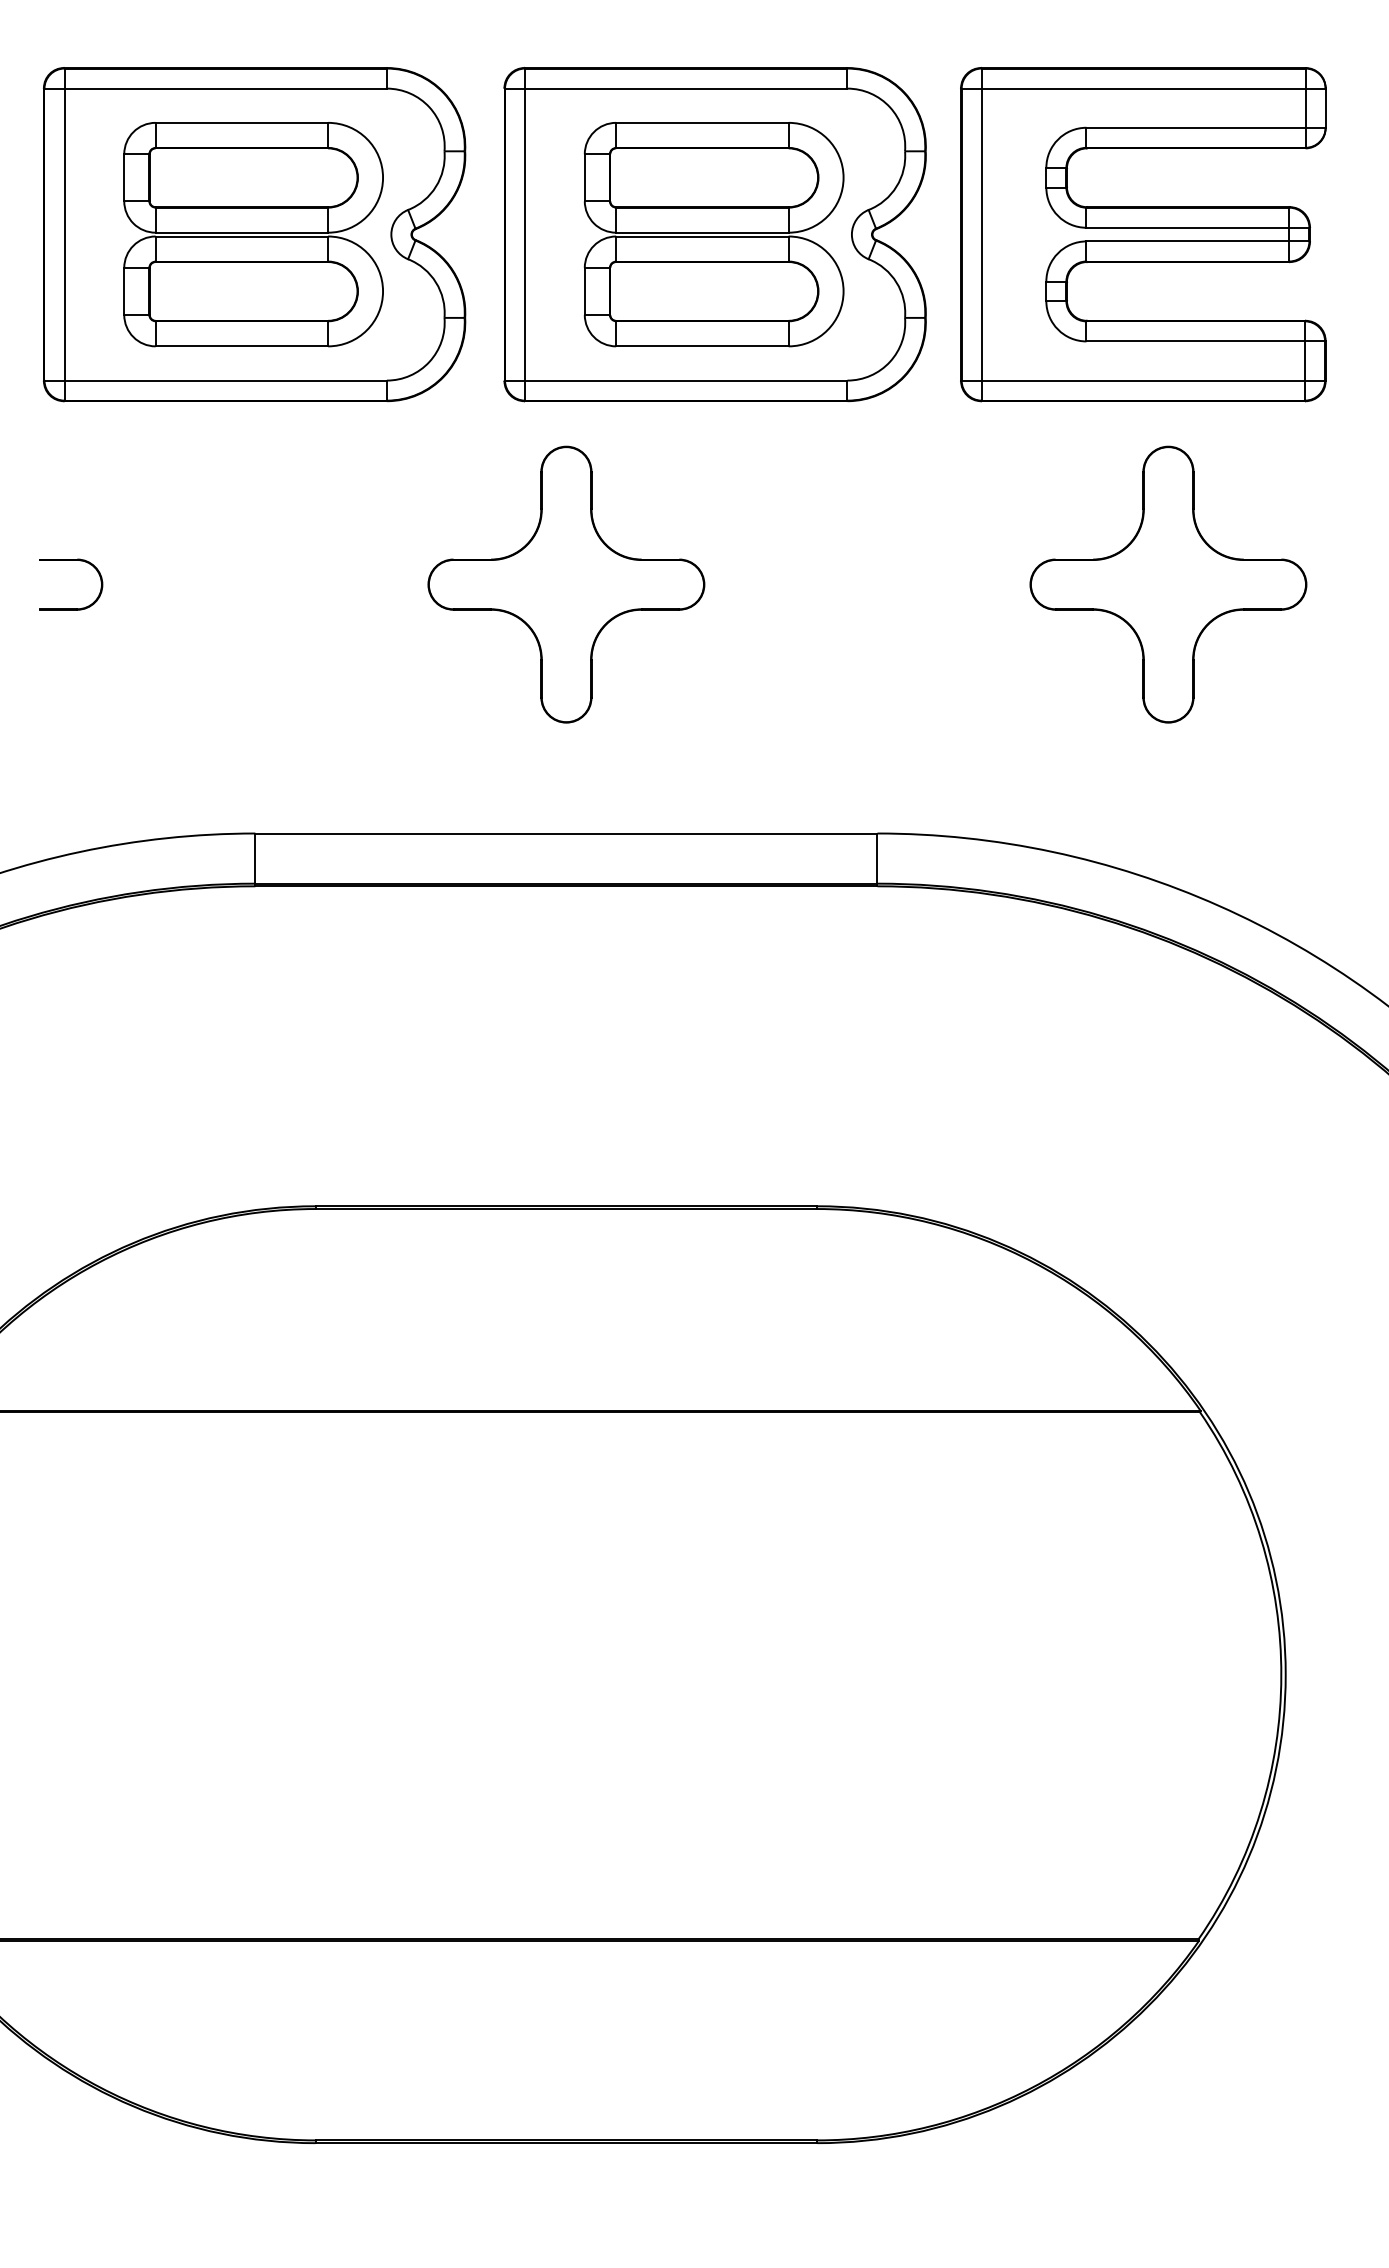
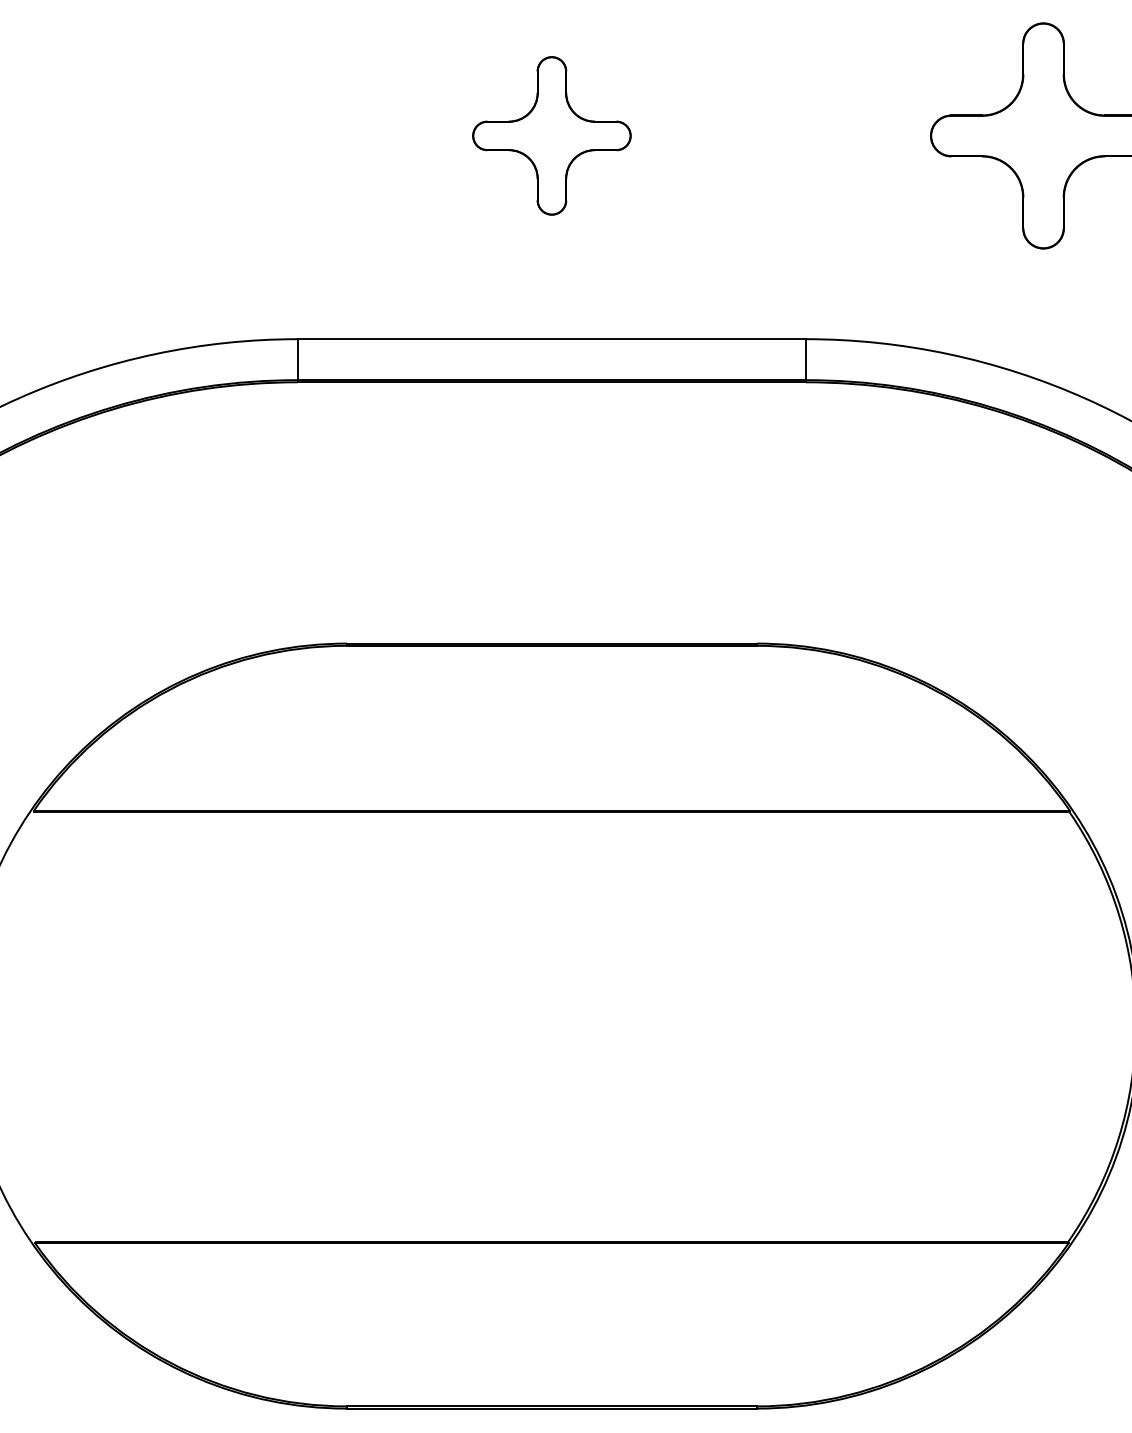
part: (71, 560) -> (147, 116), removed
part: (566, 584) -> (551, 135), size x0.7

